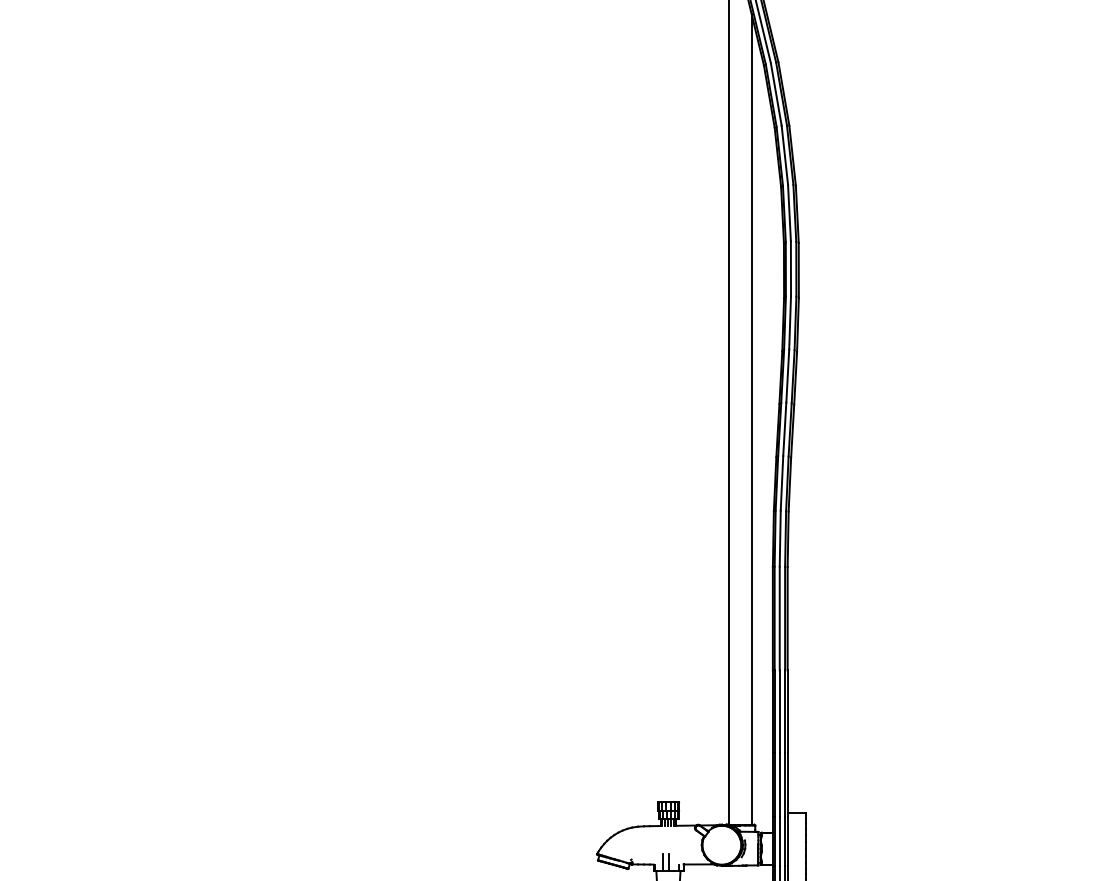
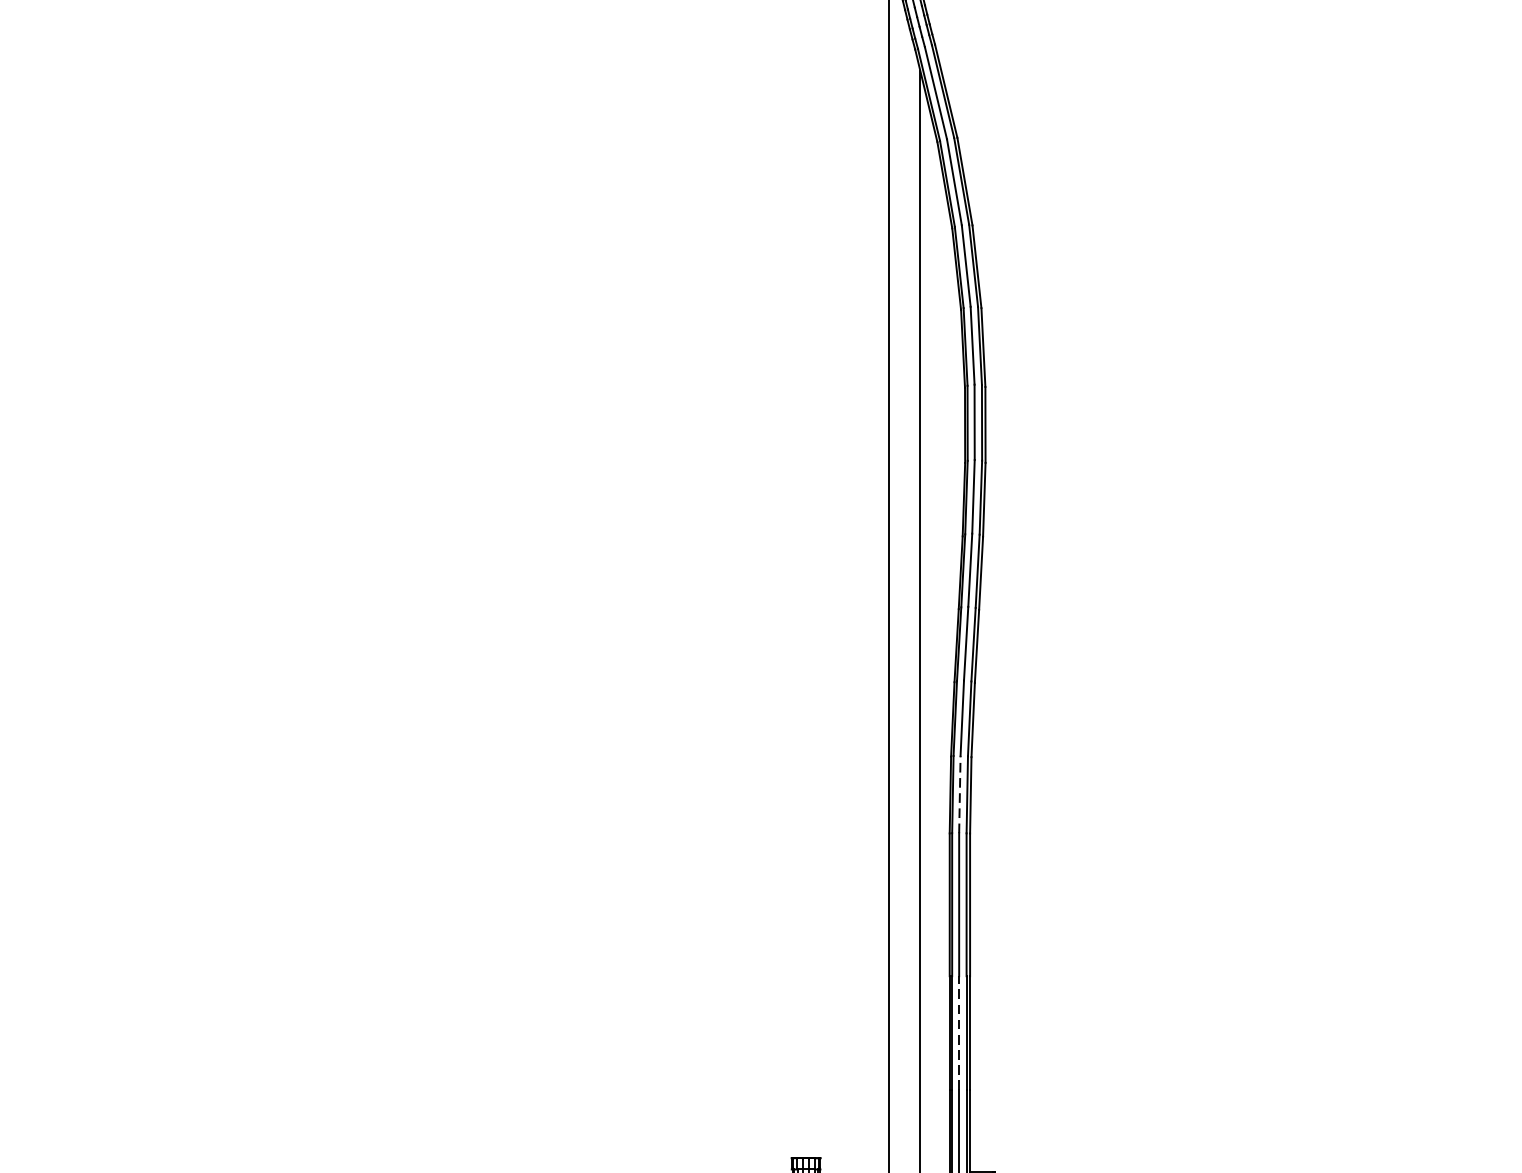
line: (780, 538) -> (960, 794), solid -> dashed
line: (779, 711) -> (958, 1032), solid -> dashed

